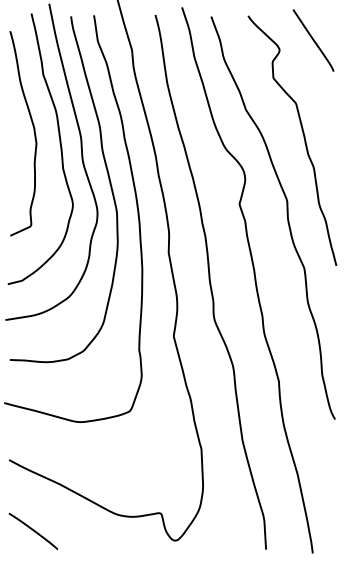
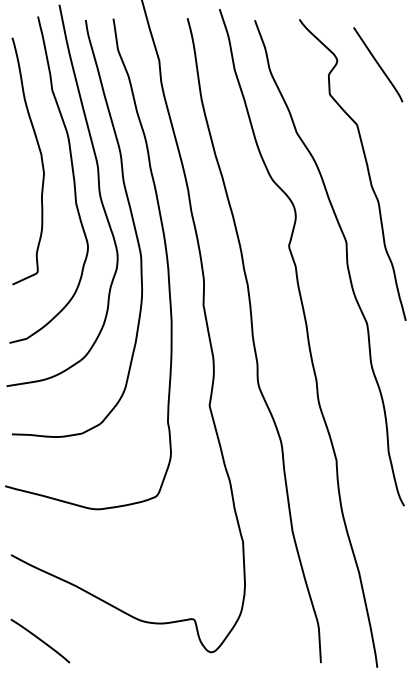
curve: (313, 40) -> (378, 64), moved

